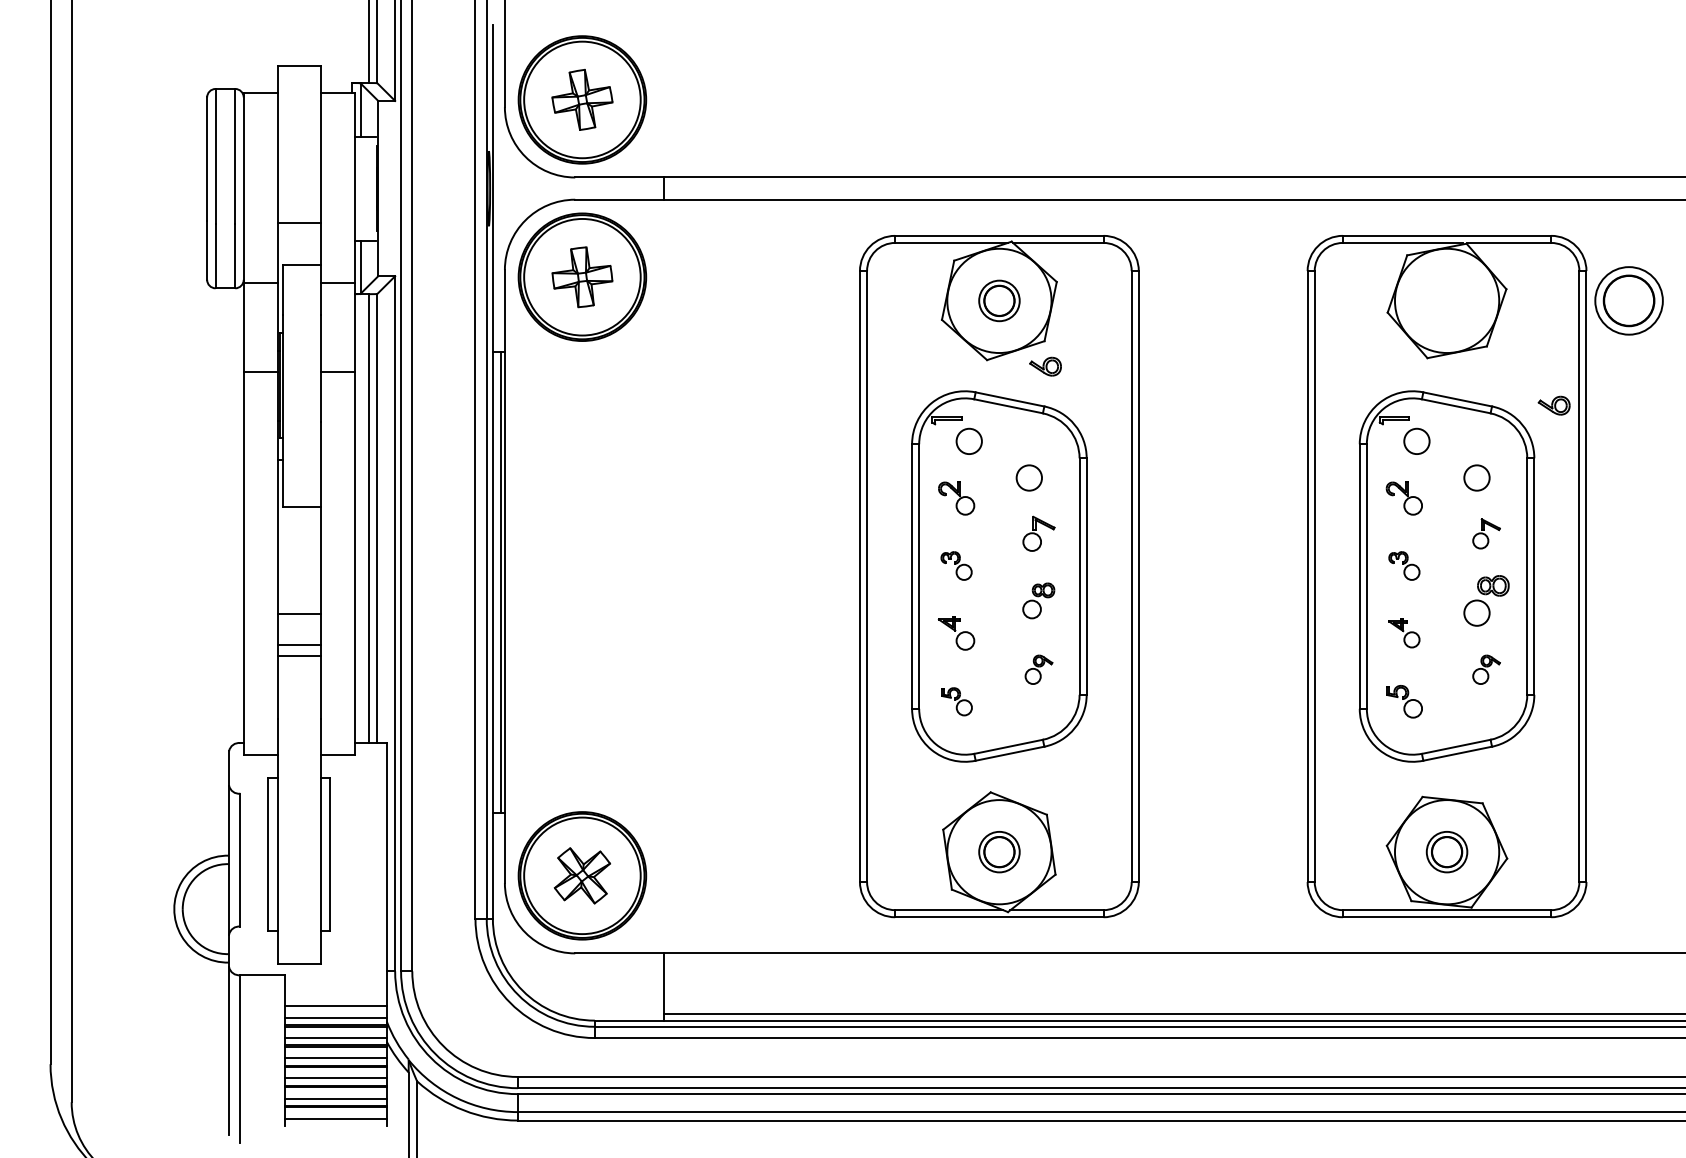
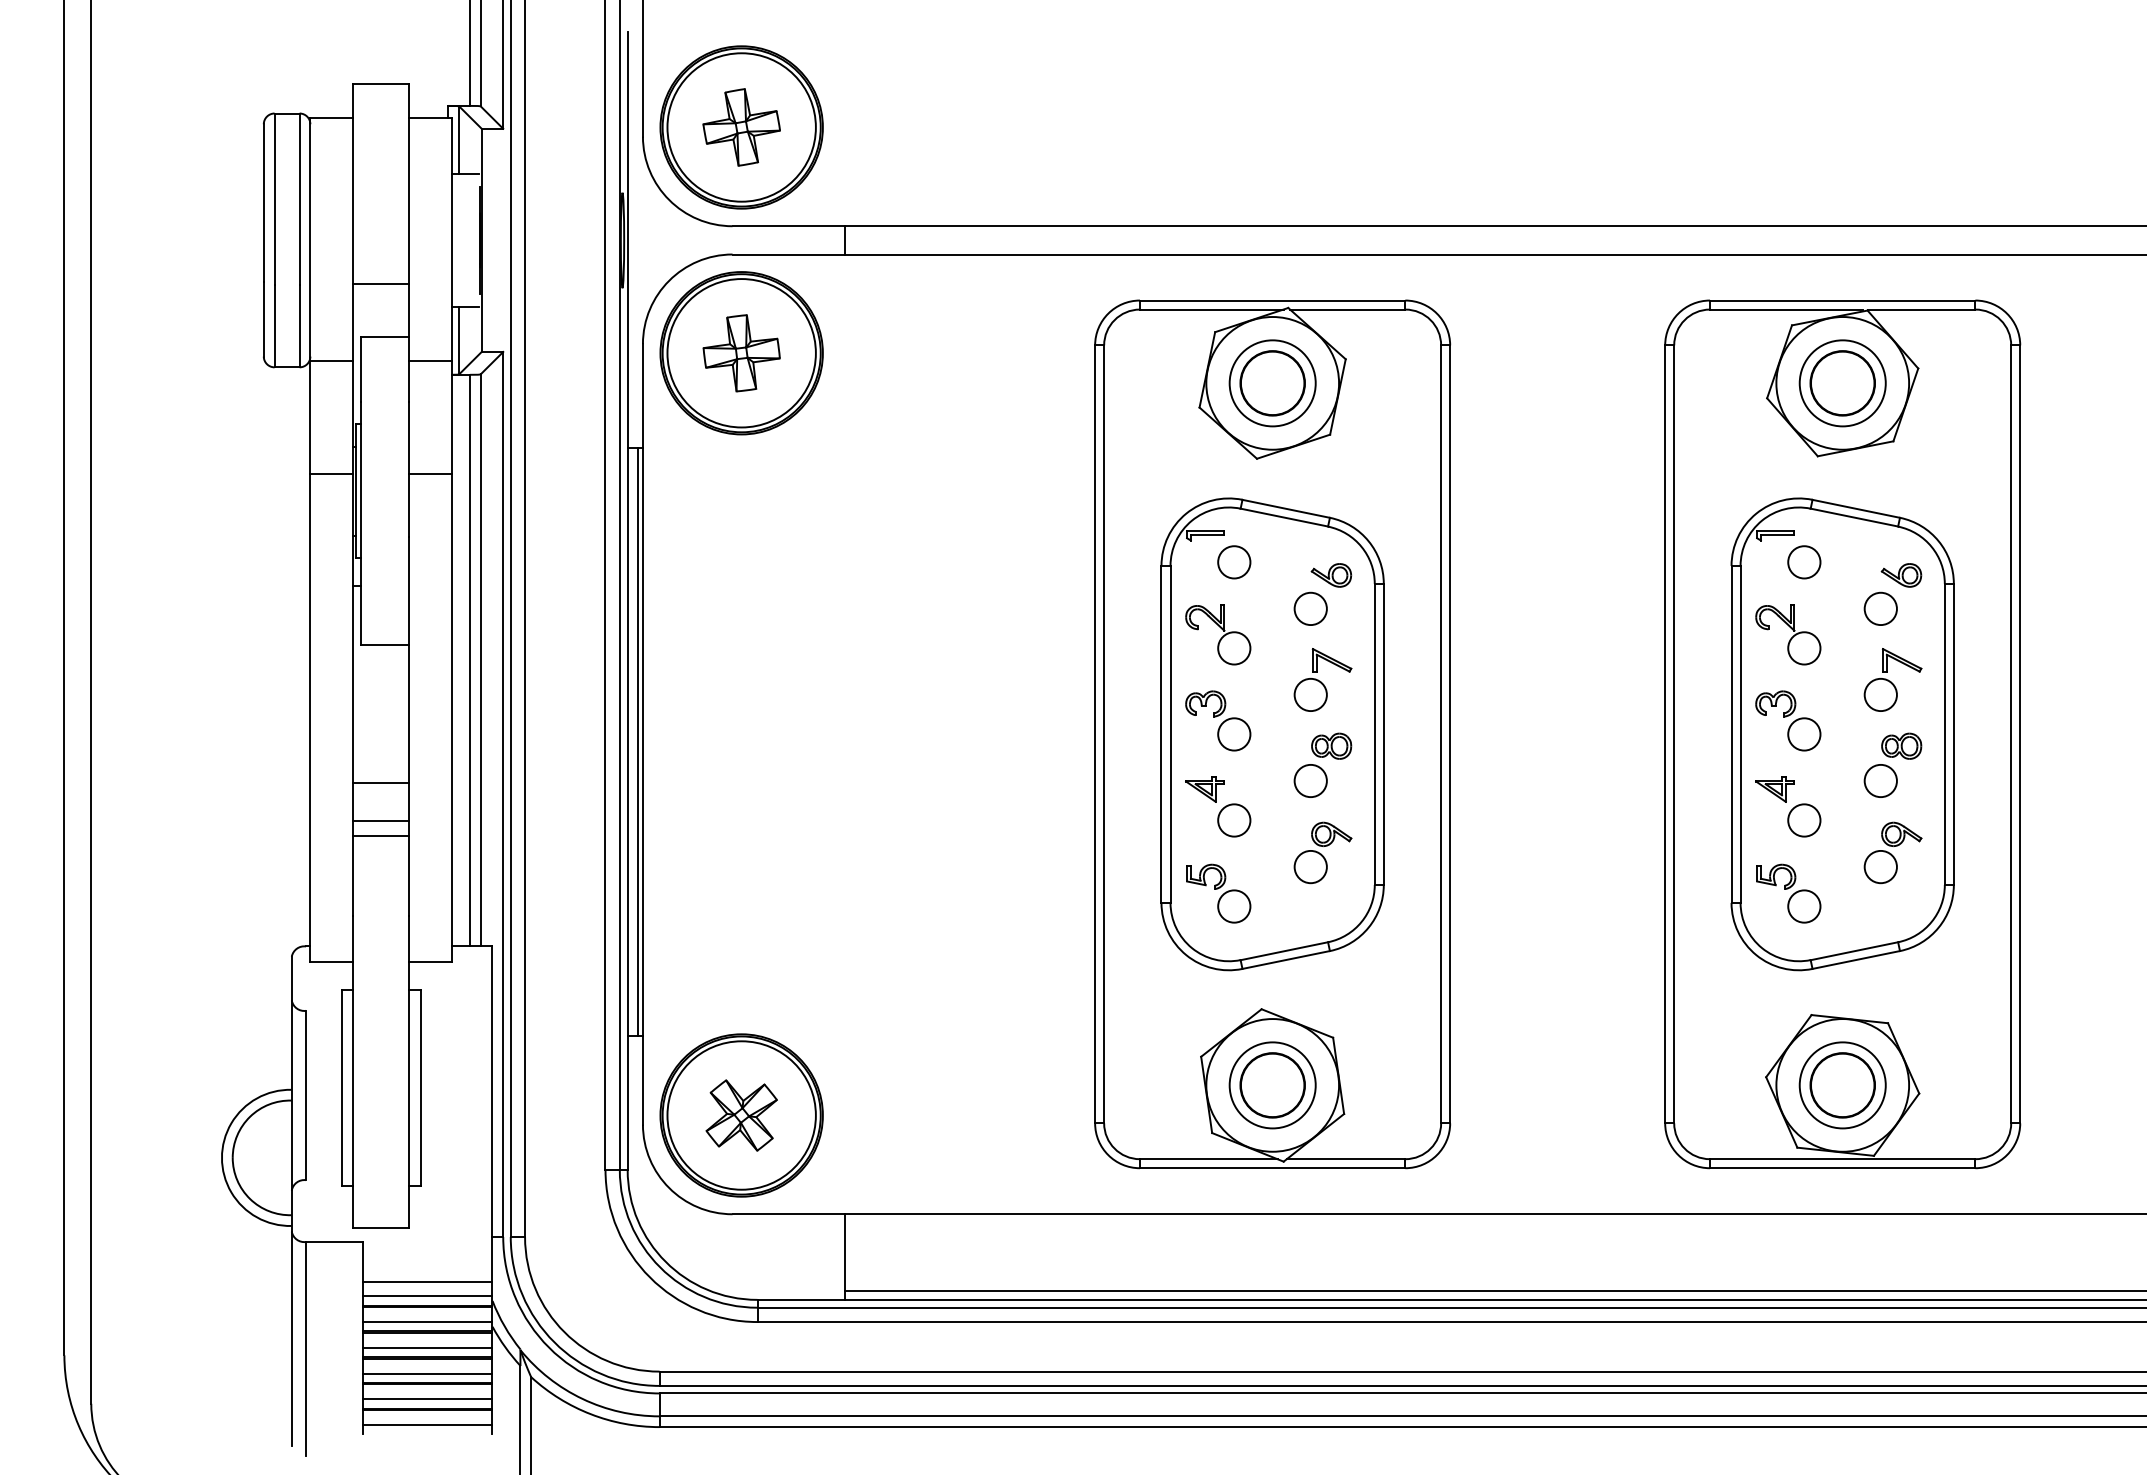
part: (999, 300) -> (1272, 382), size x1.67
part: (1628, 300) -> (1841, 382), moved
part: (1045, 366) -> (1331, 575), moved
part: (1553, 405) -> (1900, 575), moved
part: (956, 498) -> (1218, 634), size x1.43
part: (1404, 498) -> (1788, 634), size x1.43
part: (1038, 533) -> (1322, 679), size x1.43
part: (1486, 533) -> (1892, 679), size x1.67
part: (956, 565) -> (1218, 720), size x1.67
part: (1404, 565) -> (1788, 720), size x1.67
part: (1038, 600) -> (1322, 764), size x1.43
part: (956, 633) -> (1218, 806), size x1.43
part: (1404, 633) -> (1788, 806), size x1.67
part: (1038, 669) -> (1322, 852), size x1.67
part: (1486, 669) -> (1892, 852), size x1.67
part: (956, 701) -> (1218, 893), size x1.67
part: (1404, 701) -> (1788, 893), size x1.43
part: (999, 851) -> (1272, 1084), size x1.67
part: (1446, 851) -> (1841, 1084), size x1.67

